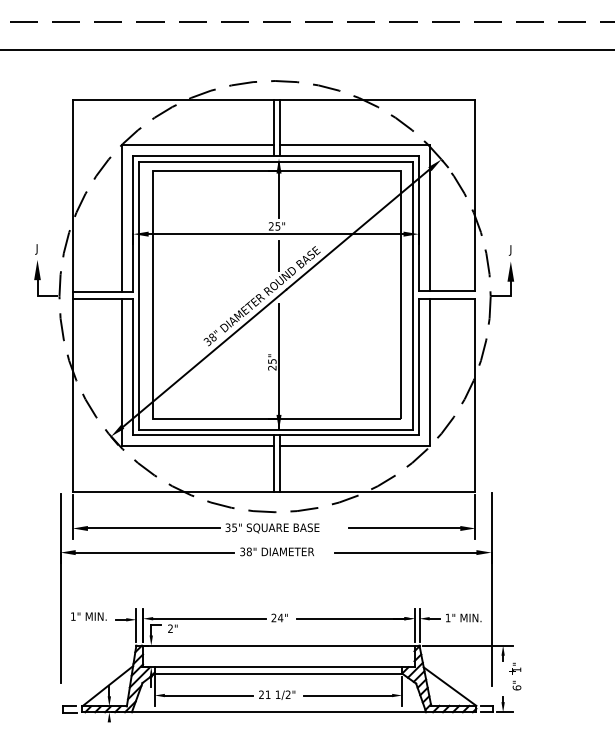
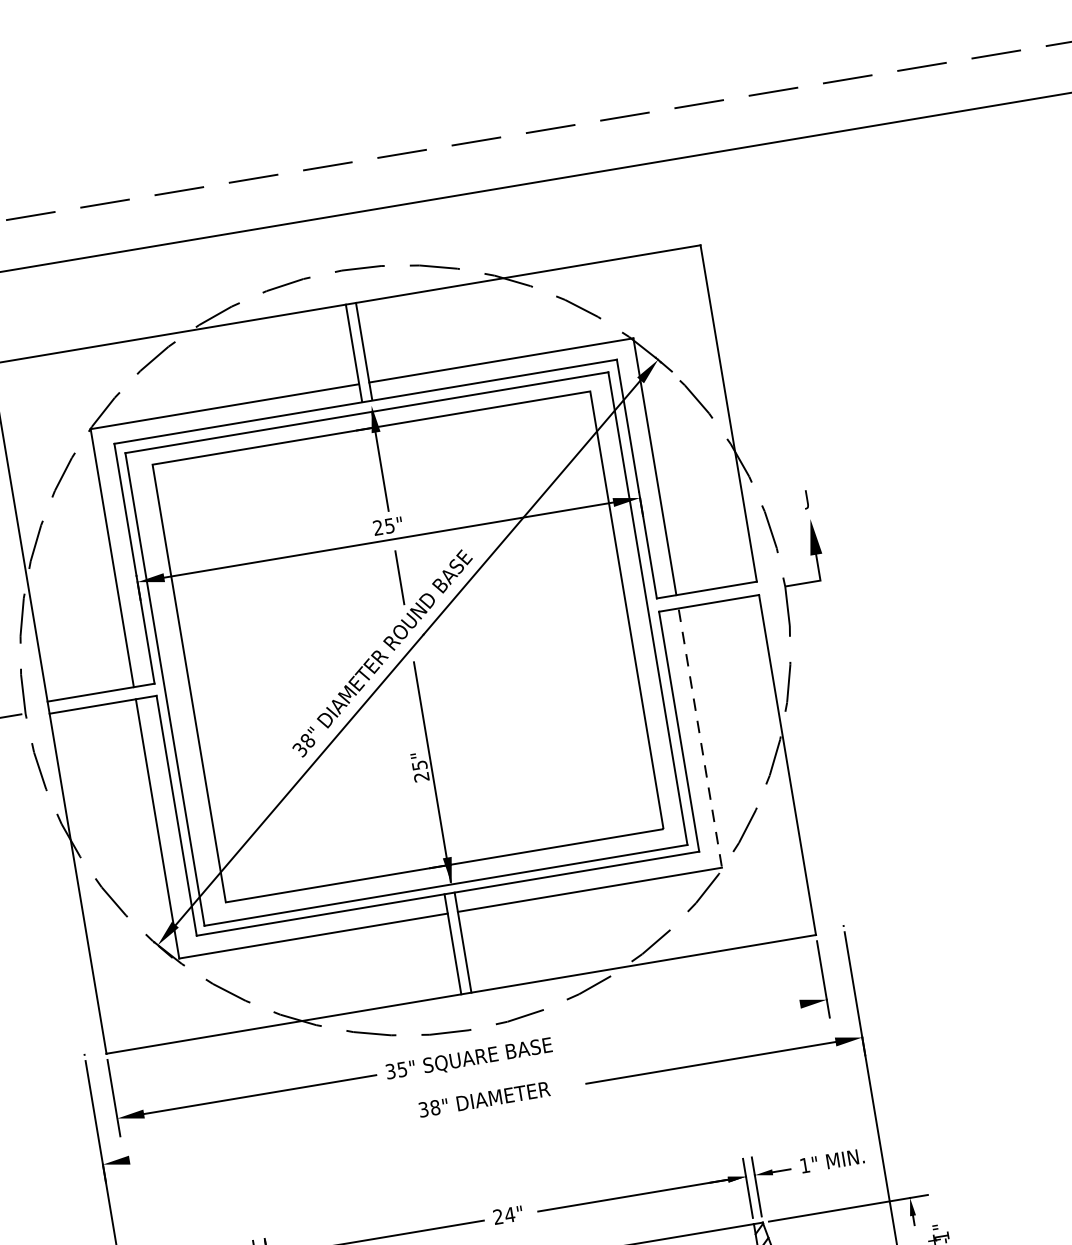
line: (429, 371) -> (699, 736), solid -> dashed
line: (406, 528) -> (705, 1020), removed
line: (152, 552) -> (264, 1137), removed

